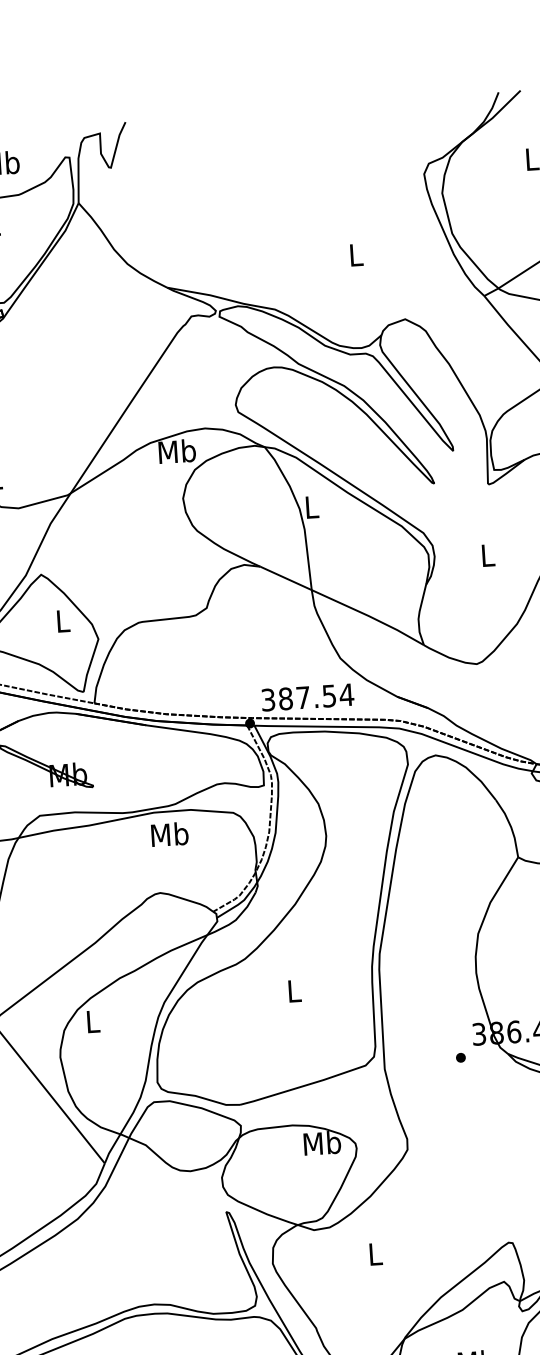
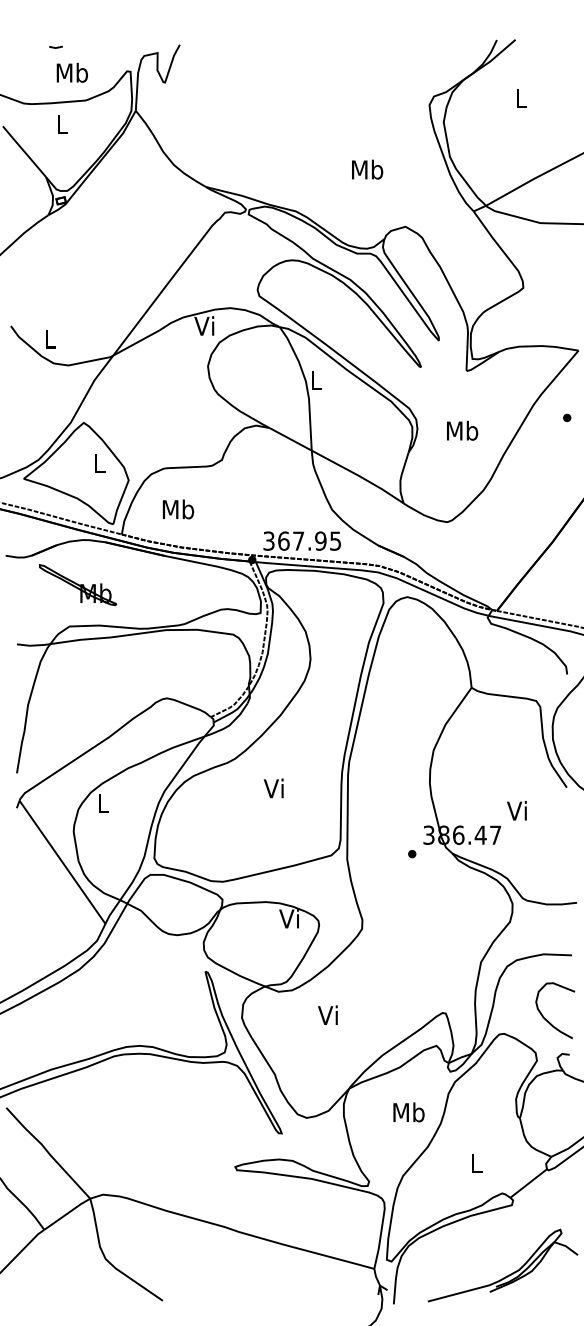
text: (356, 254) -> (367, 169), L -> Mb
text: (177, 450) -> (205, 325), Mb -> Vi
text: (487, 554) -> (462, 430), L -> Mb
text: (315, 696) -> (309, 540), 387.54 -> 367.95
text: (169, 834) -> (178, 509), moved
text: (292, 991) -> (273, 788), L -> Vi
text: (322, 1142) -> (290, 918), Mb -> Vi
text: (373, 1253) -> (327, 1014), L -> Vi

